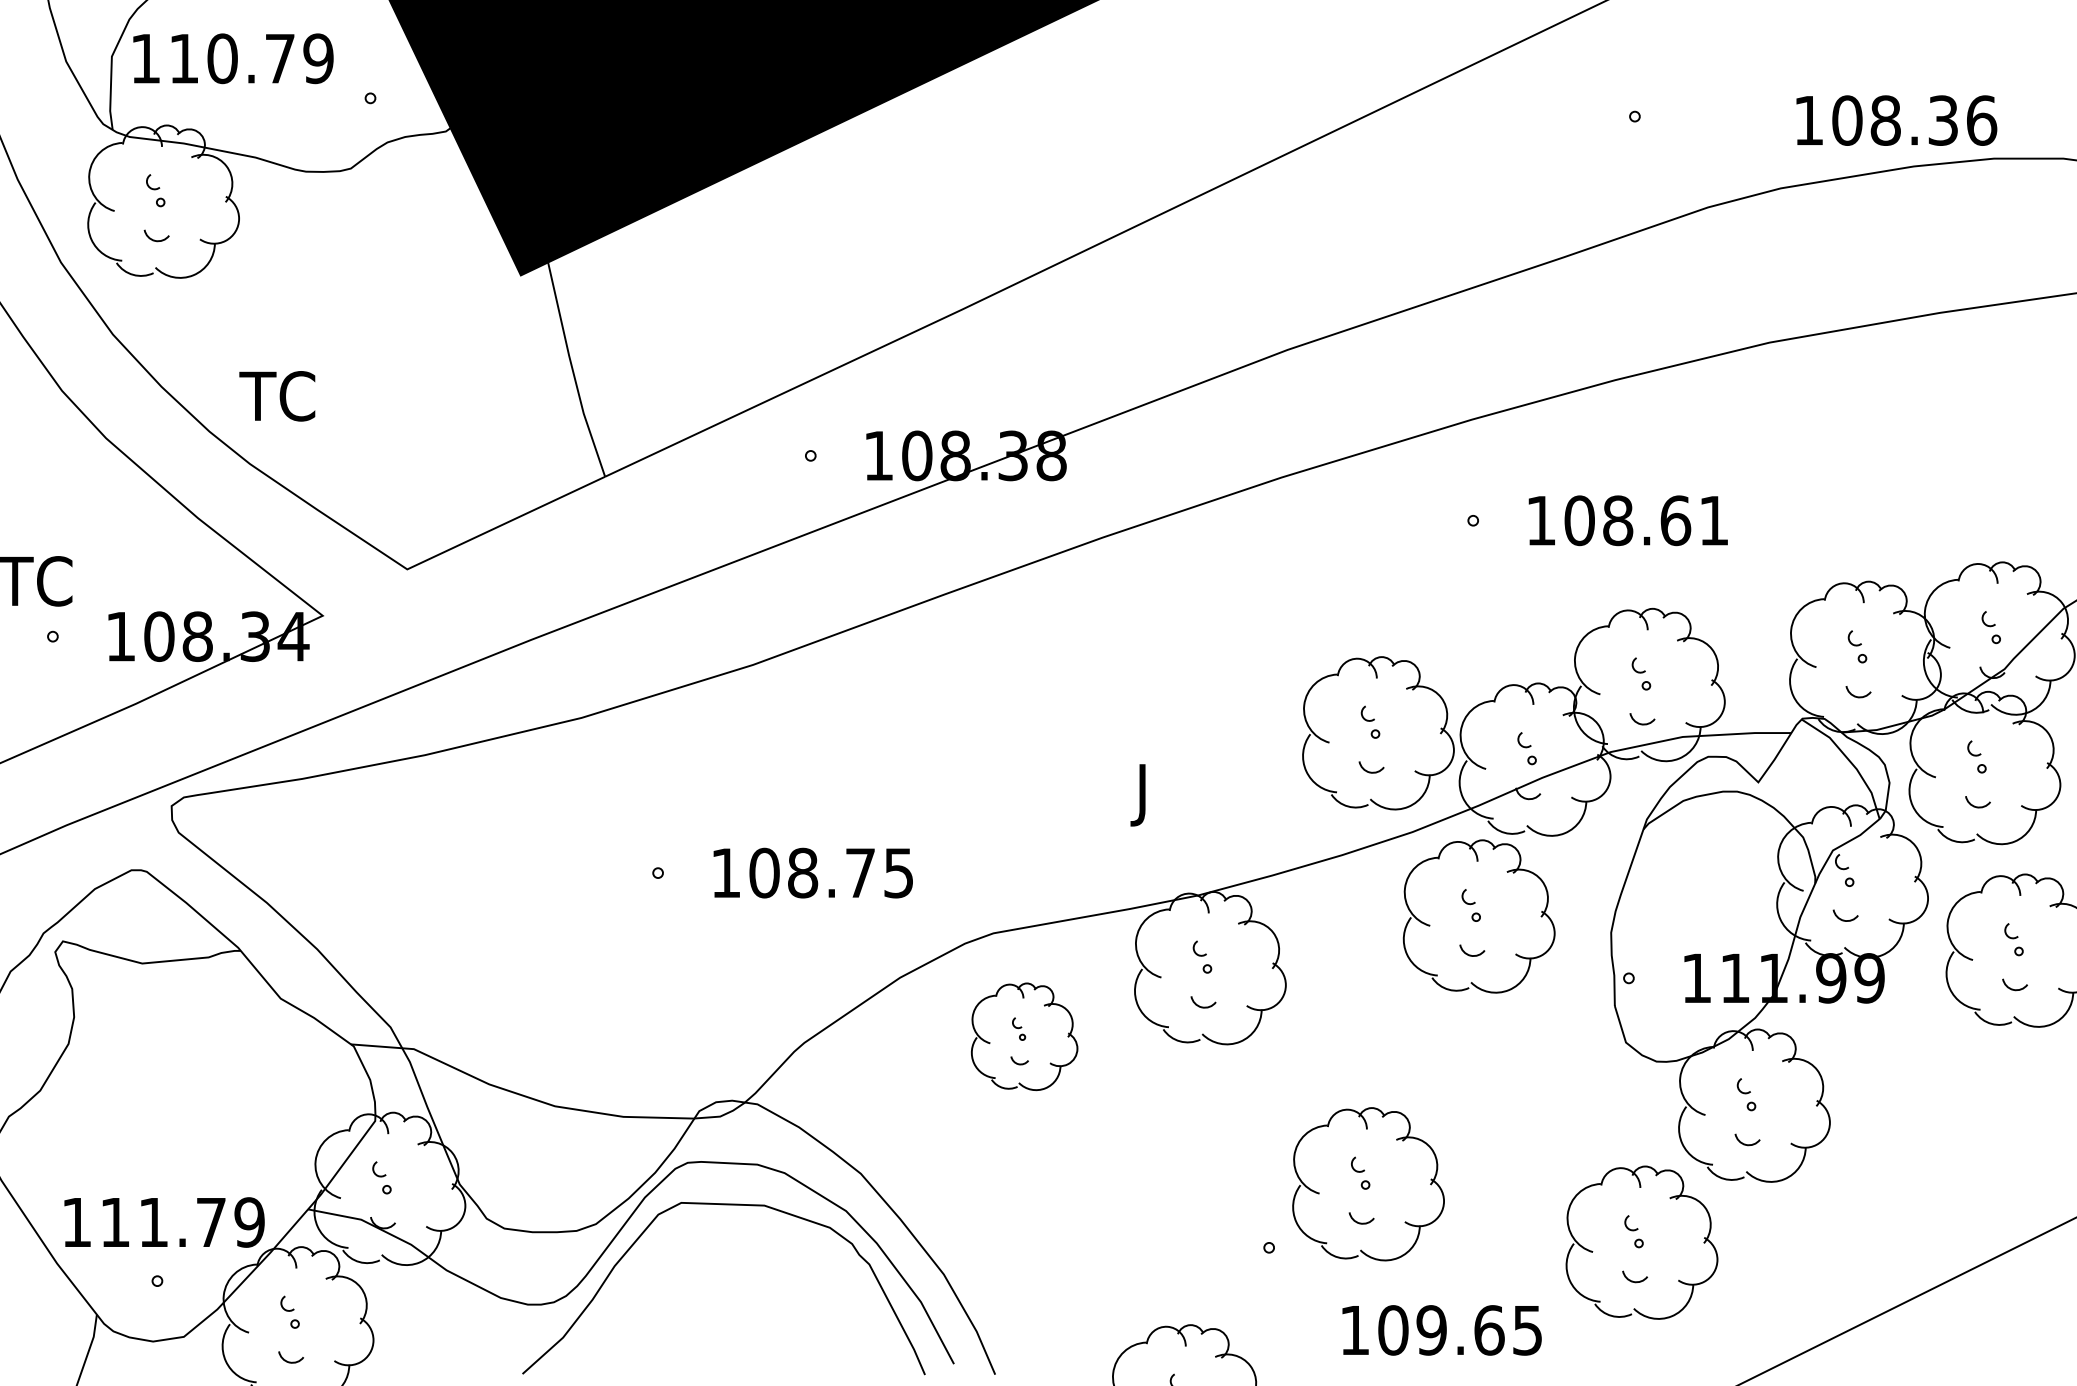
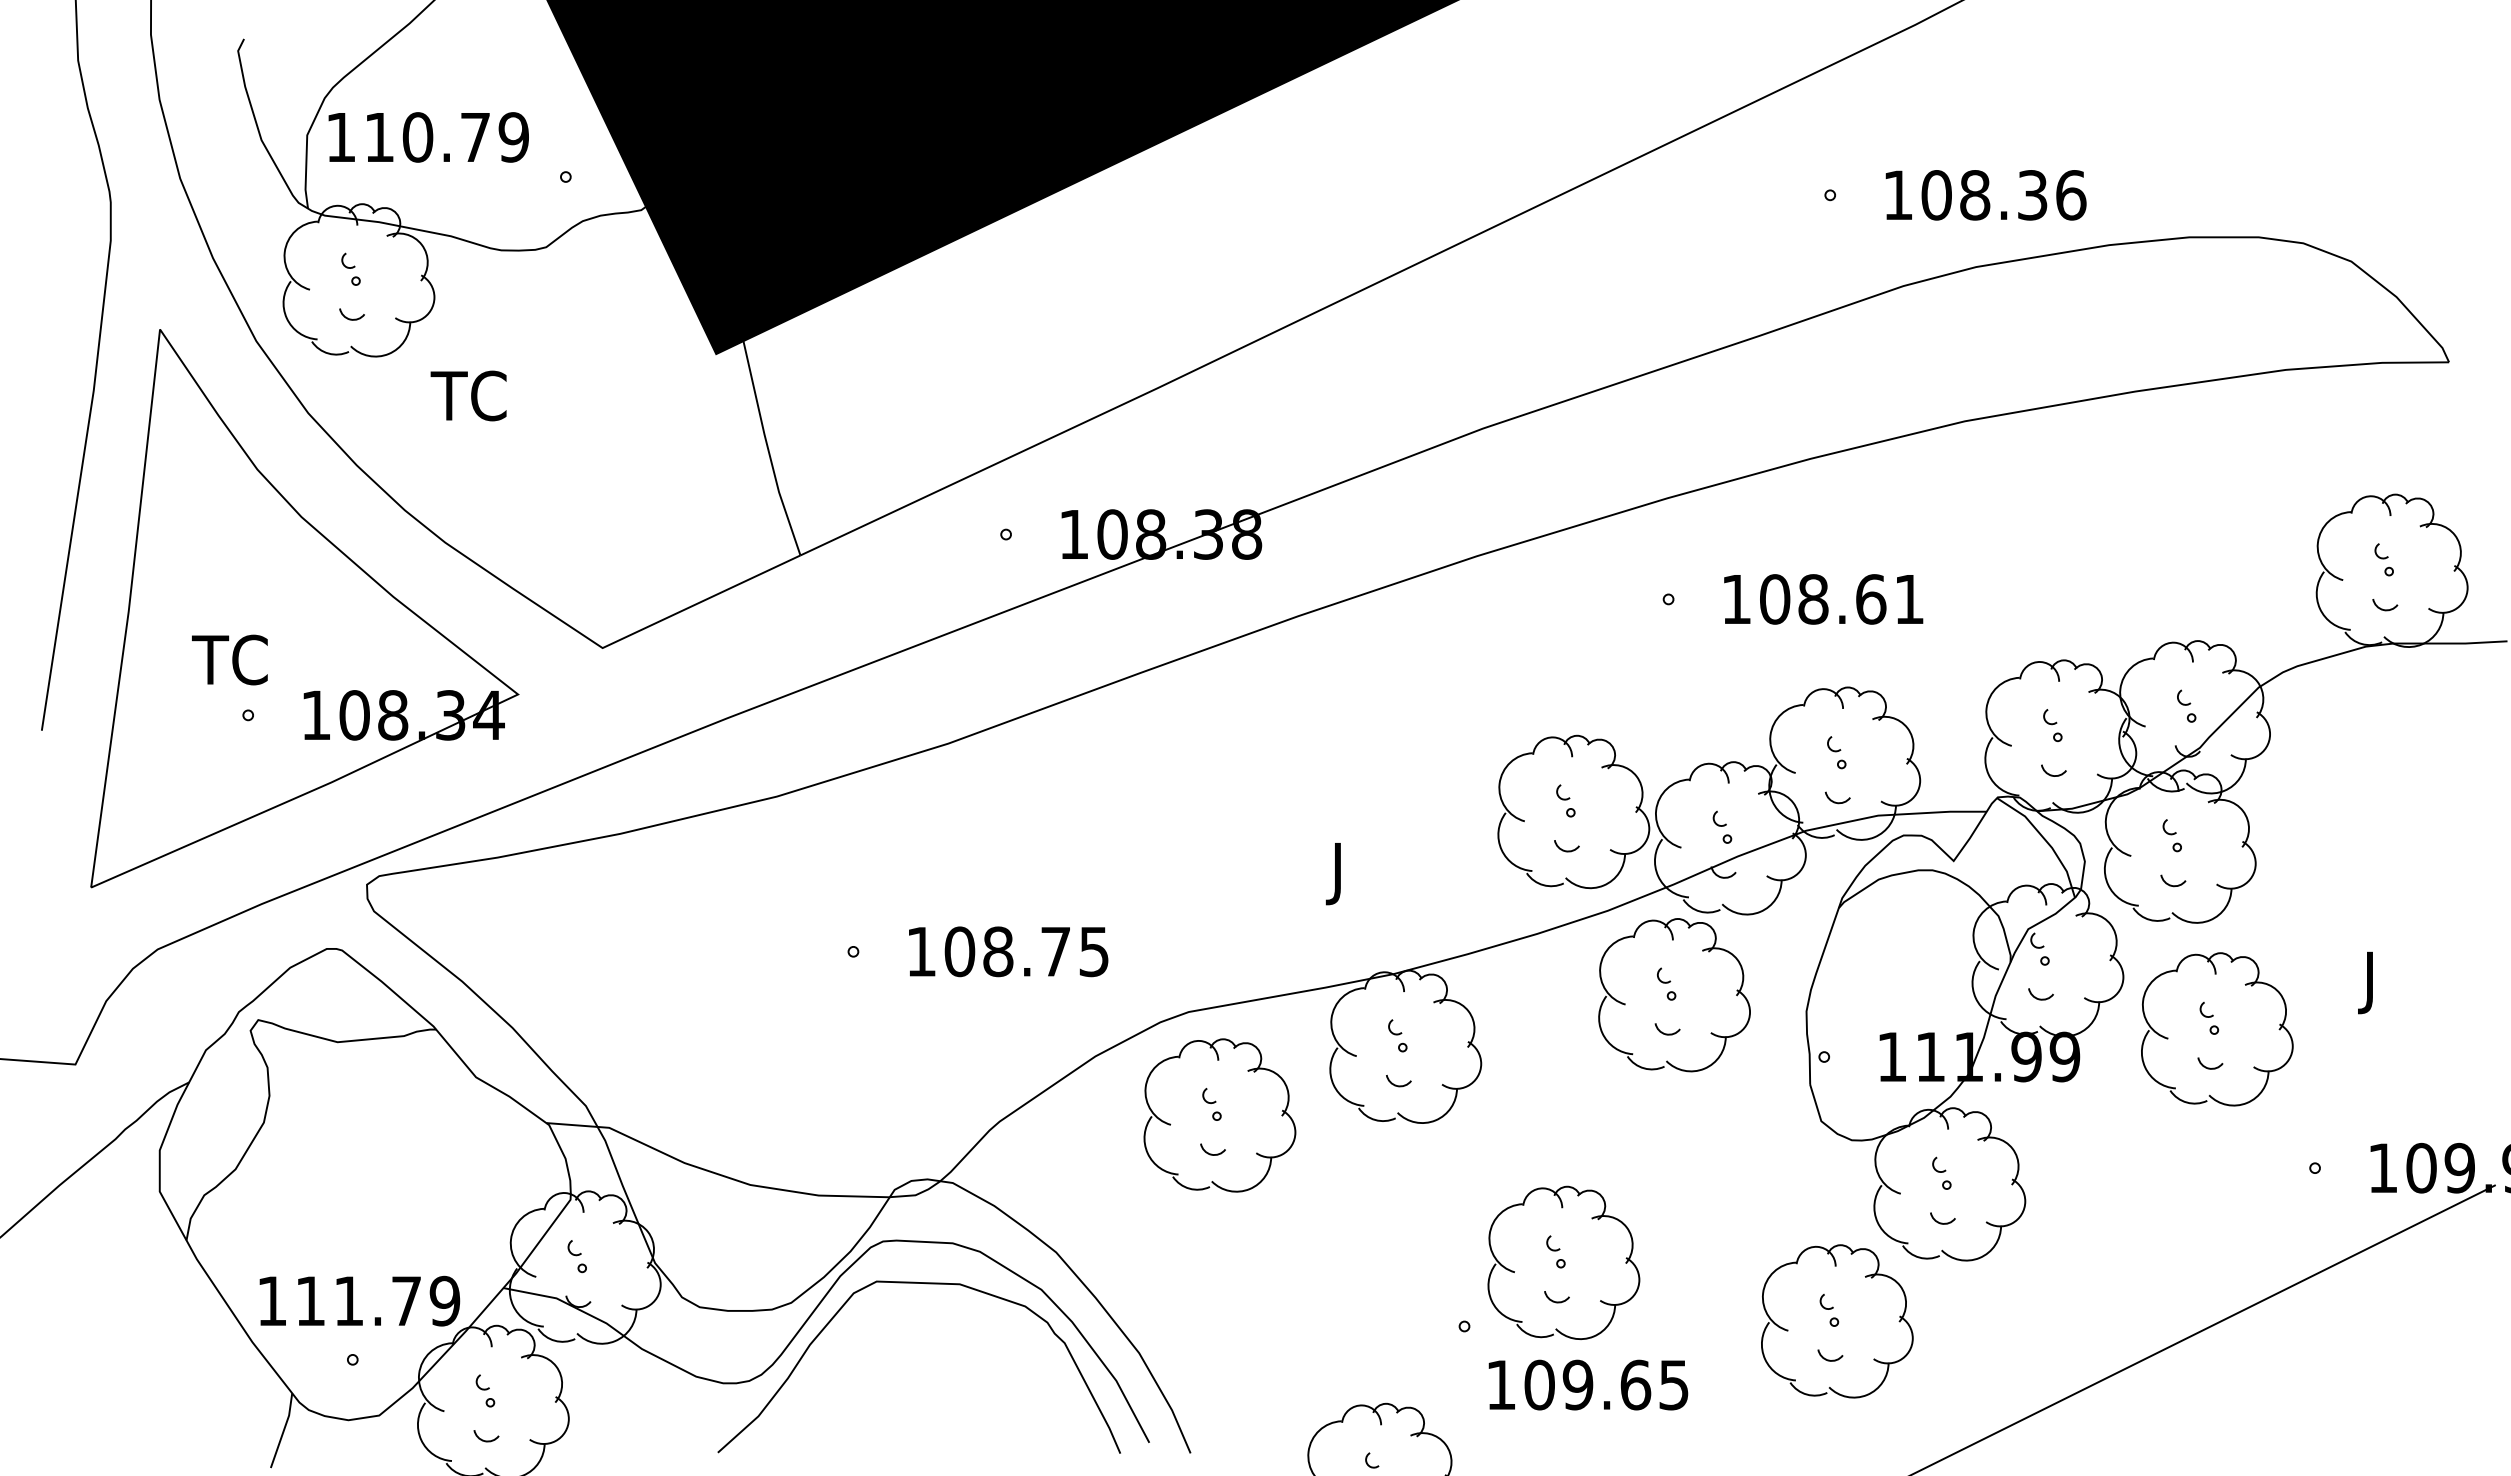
text: (1896, 120) -> (1985, 195), moved
text: (277, 395) -> (468, 395), moved
part: (1024, 1036) -> (1219, 1115), size x1.43
text: (1442, 1329) -> (1588, 1384), moved

